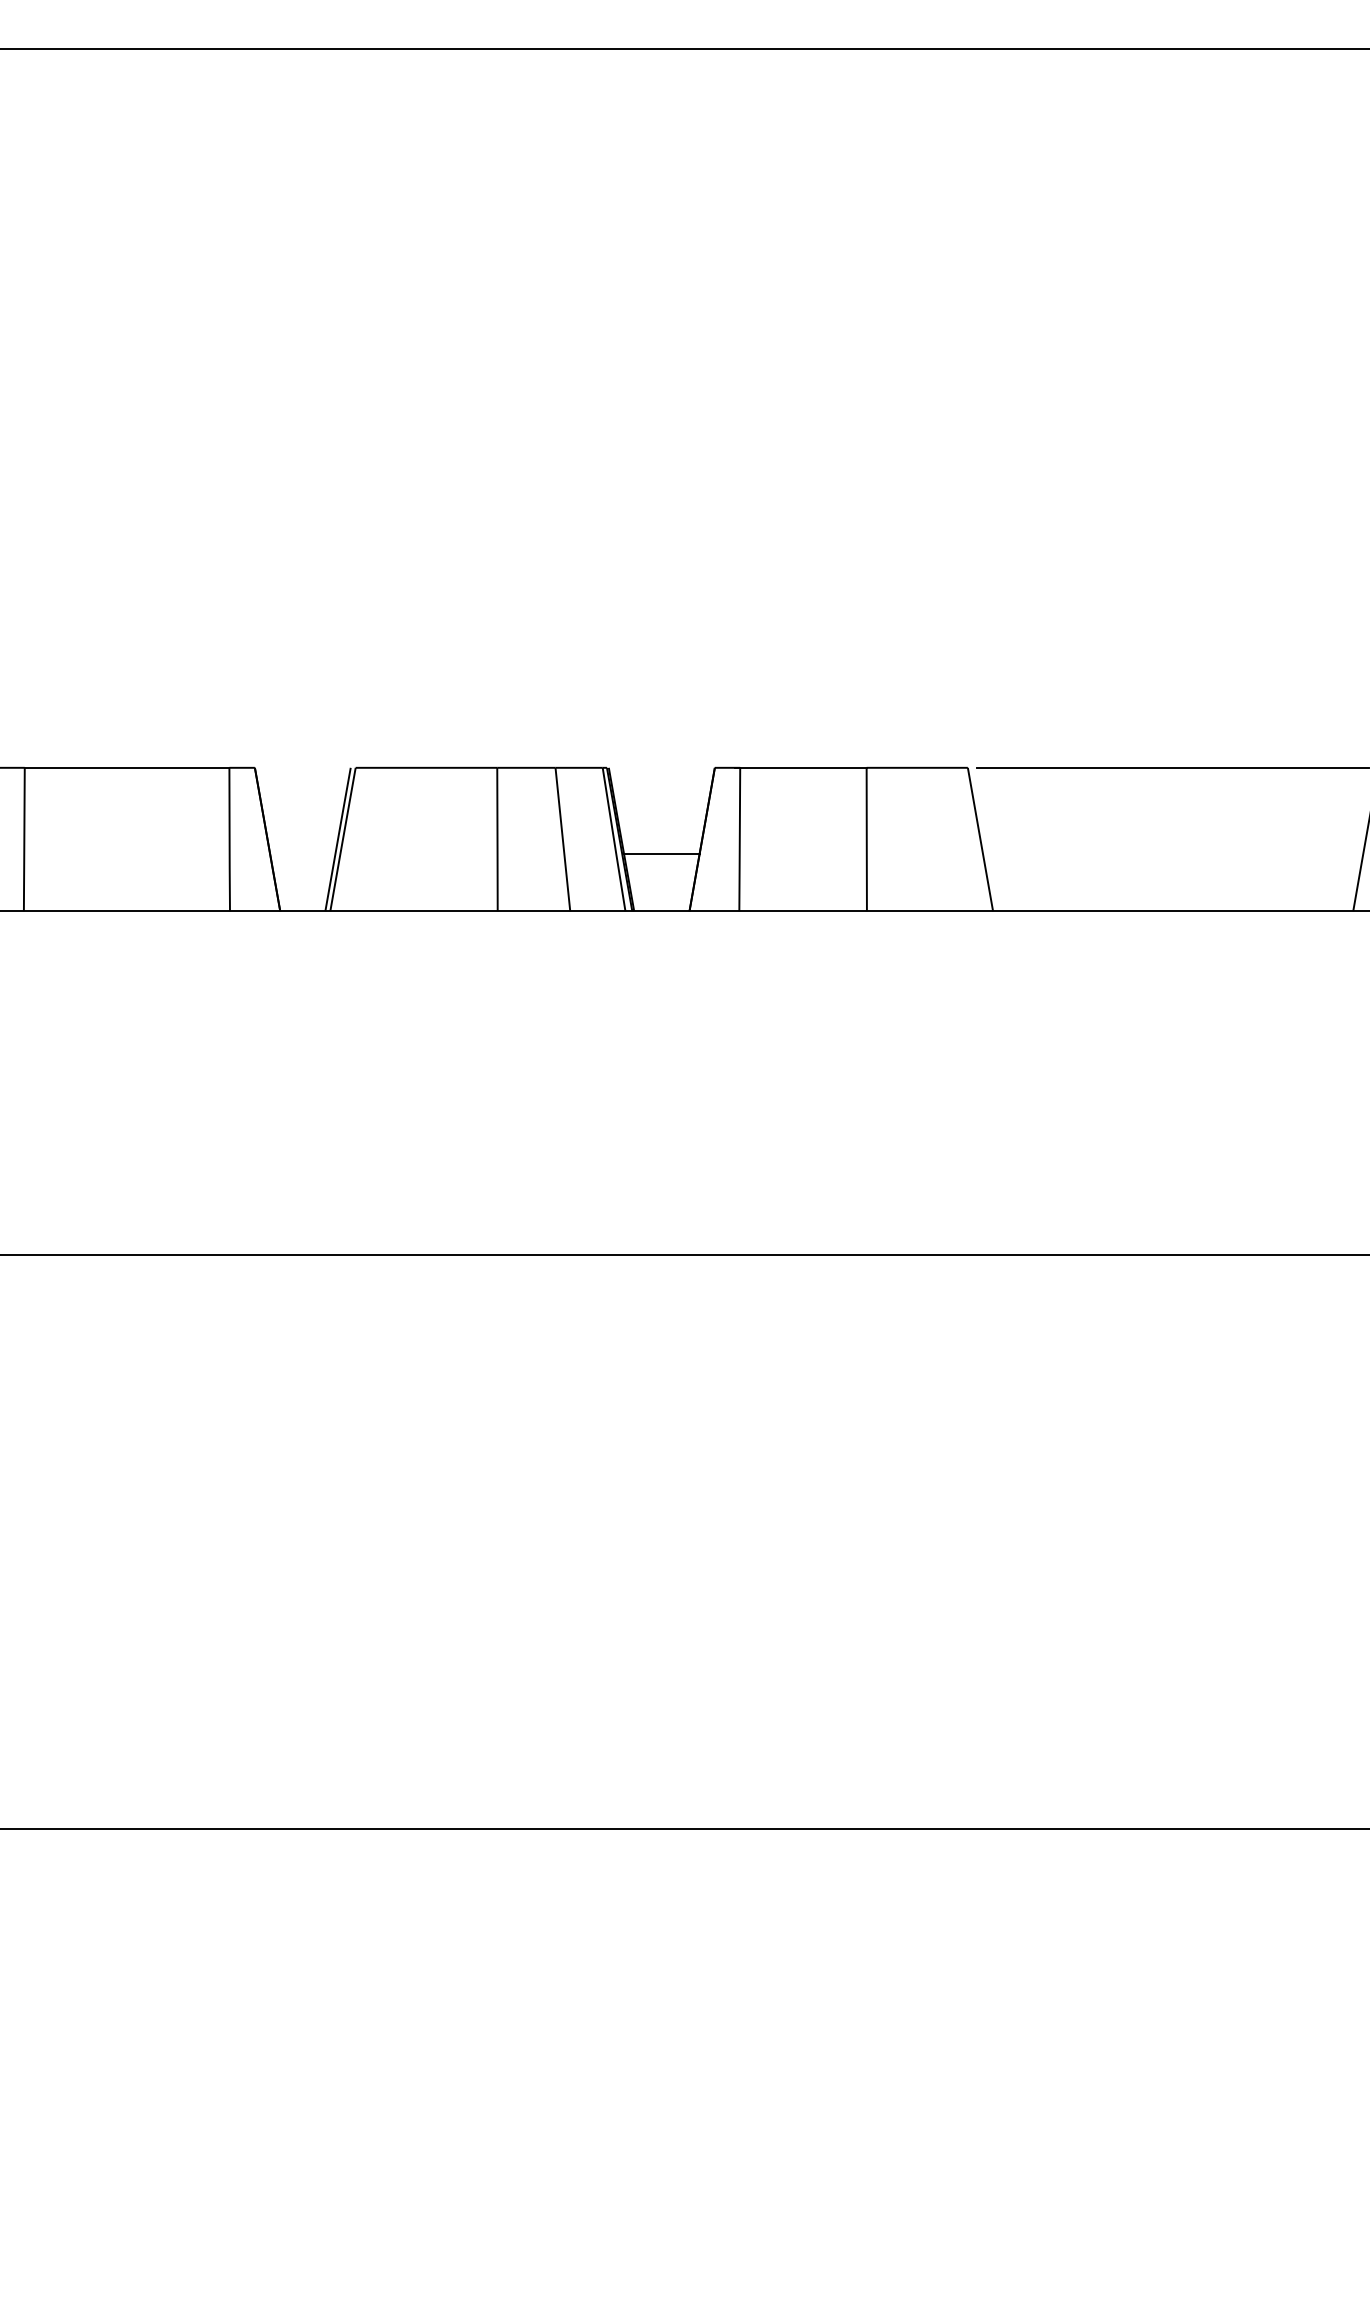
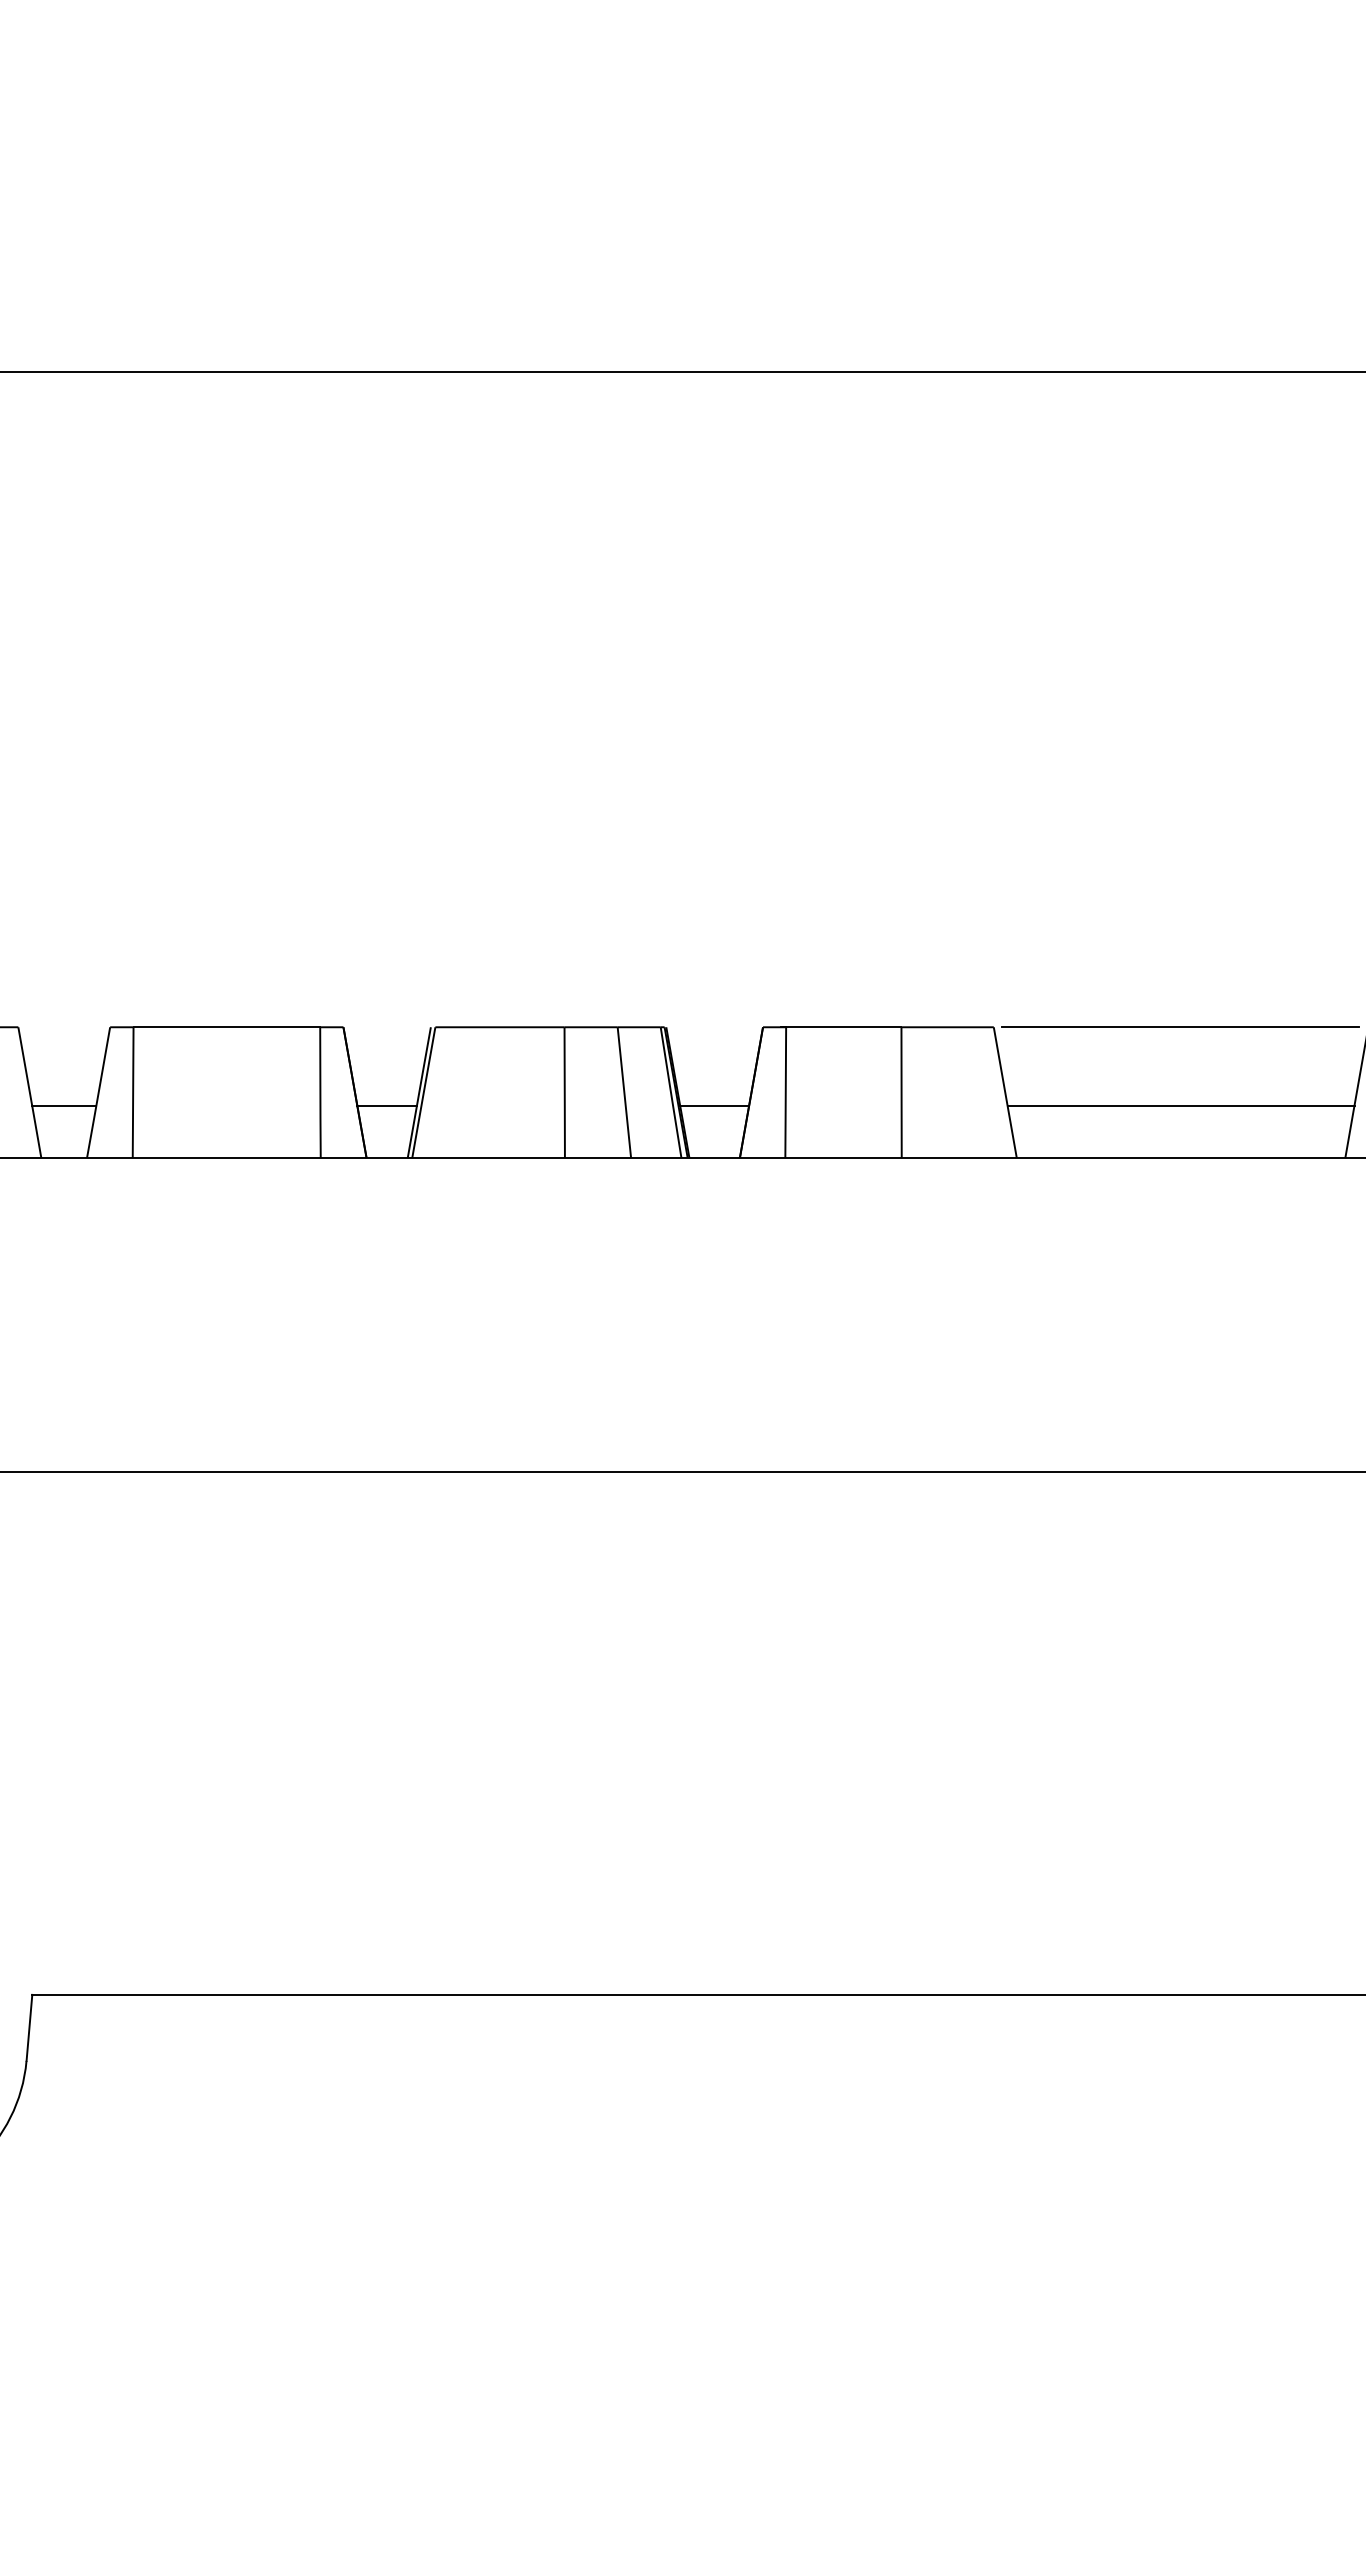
line: (302, 853) -> (386, 1105), added
line: (1172, 853) -> (1180, 1105), added

